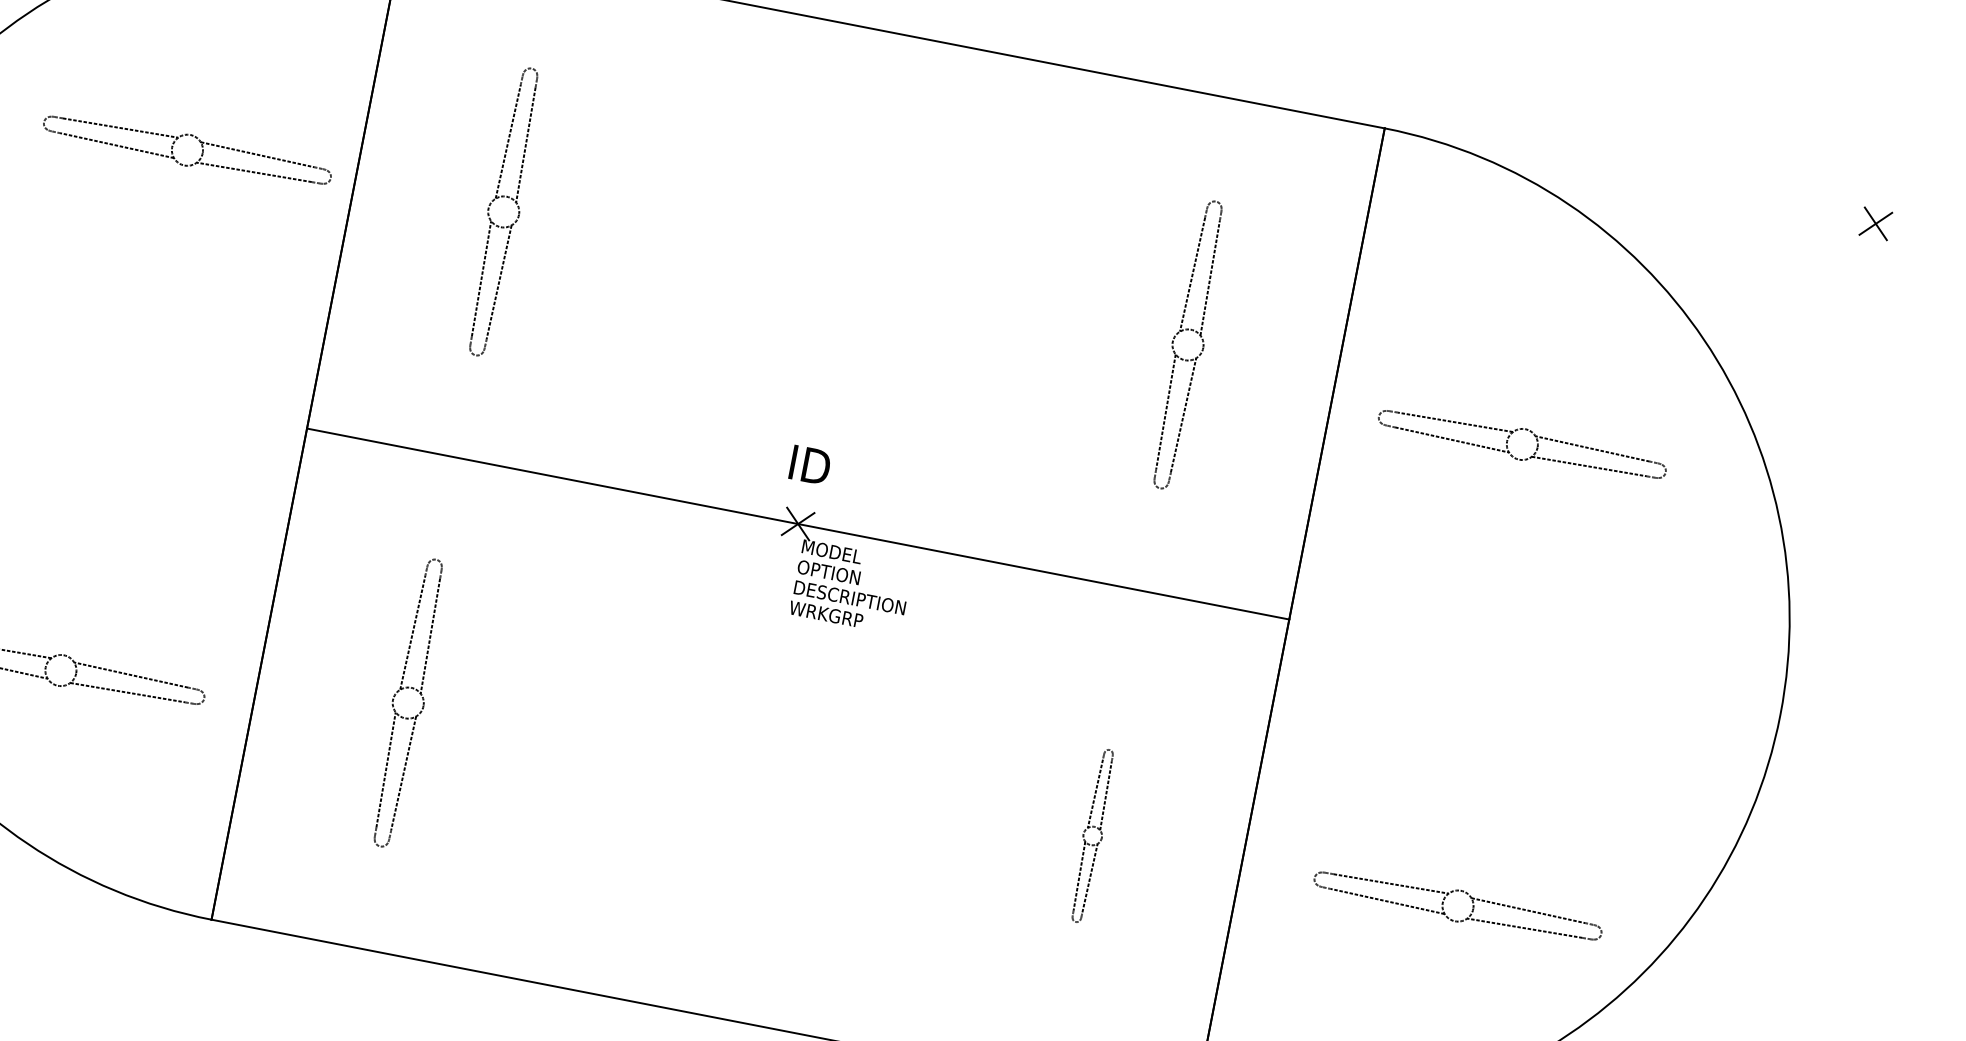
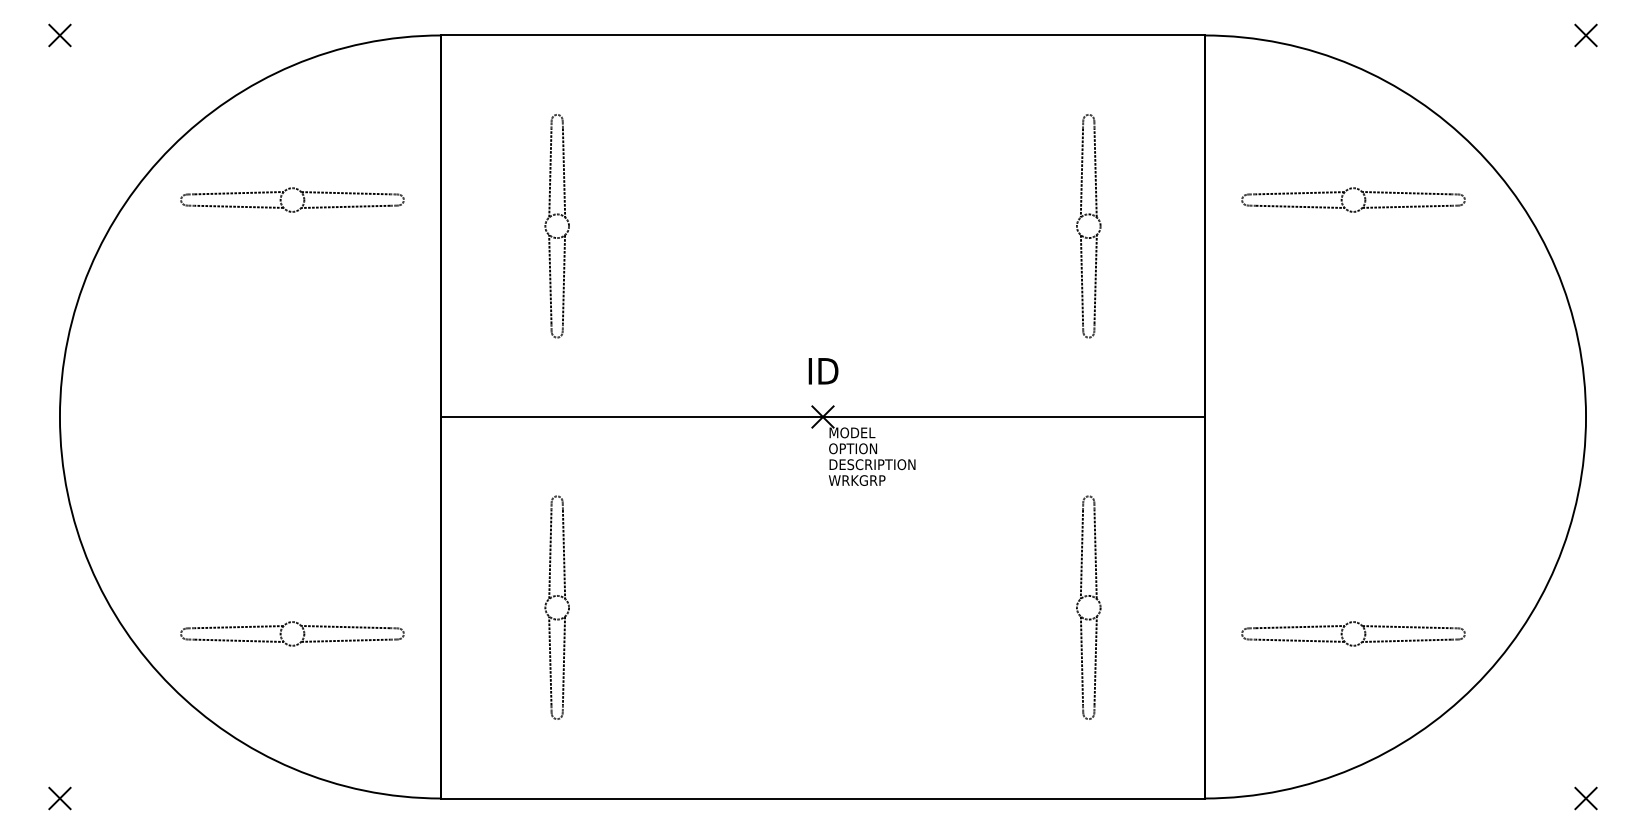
part: (190, 136) -> (292, 189), moved
part: (1524, 430) -> (1353, 189), moved
part: (1092, 835) -> (1088, 607), size x1.67
part: (1458, 892) -> (1351, 623), moved

